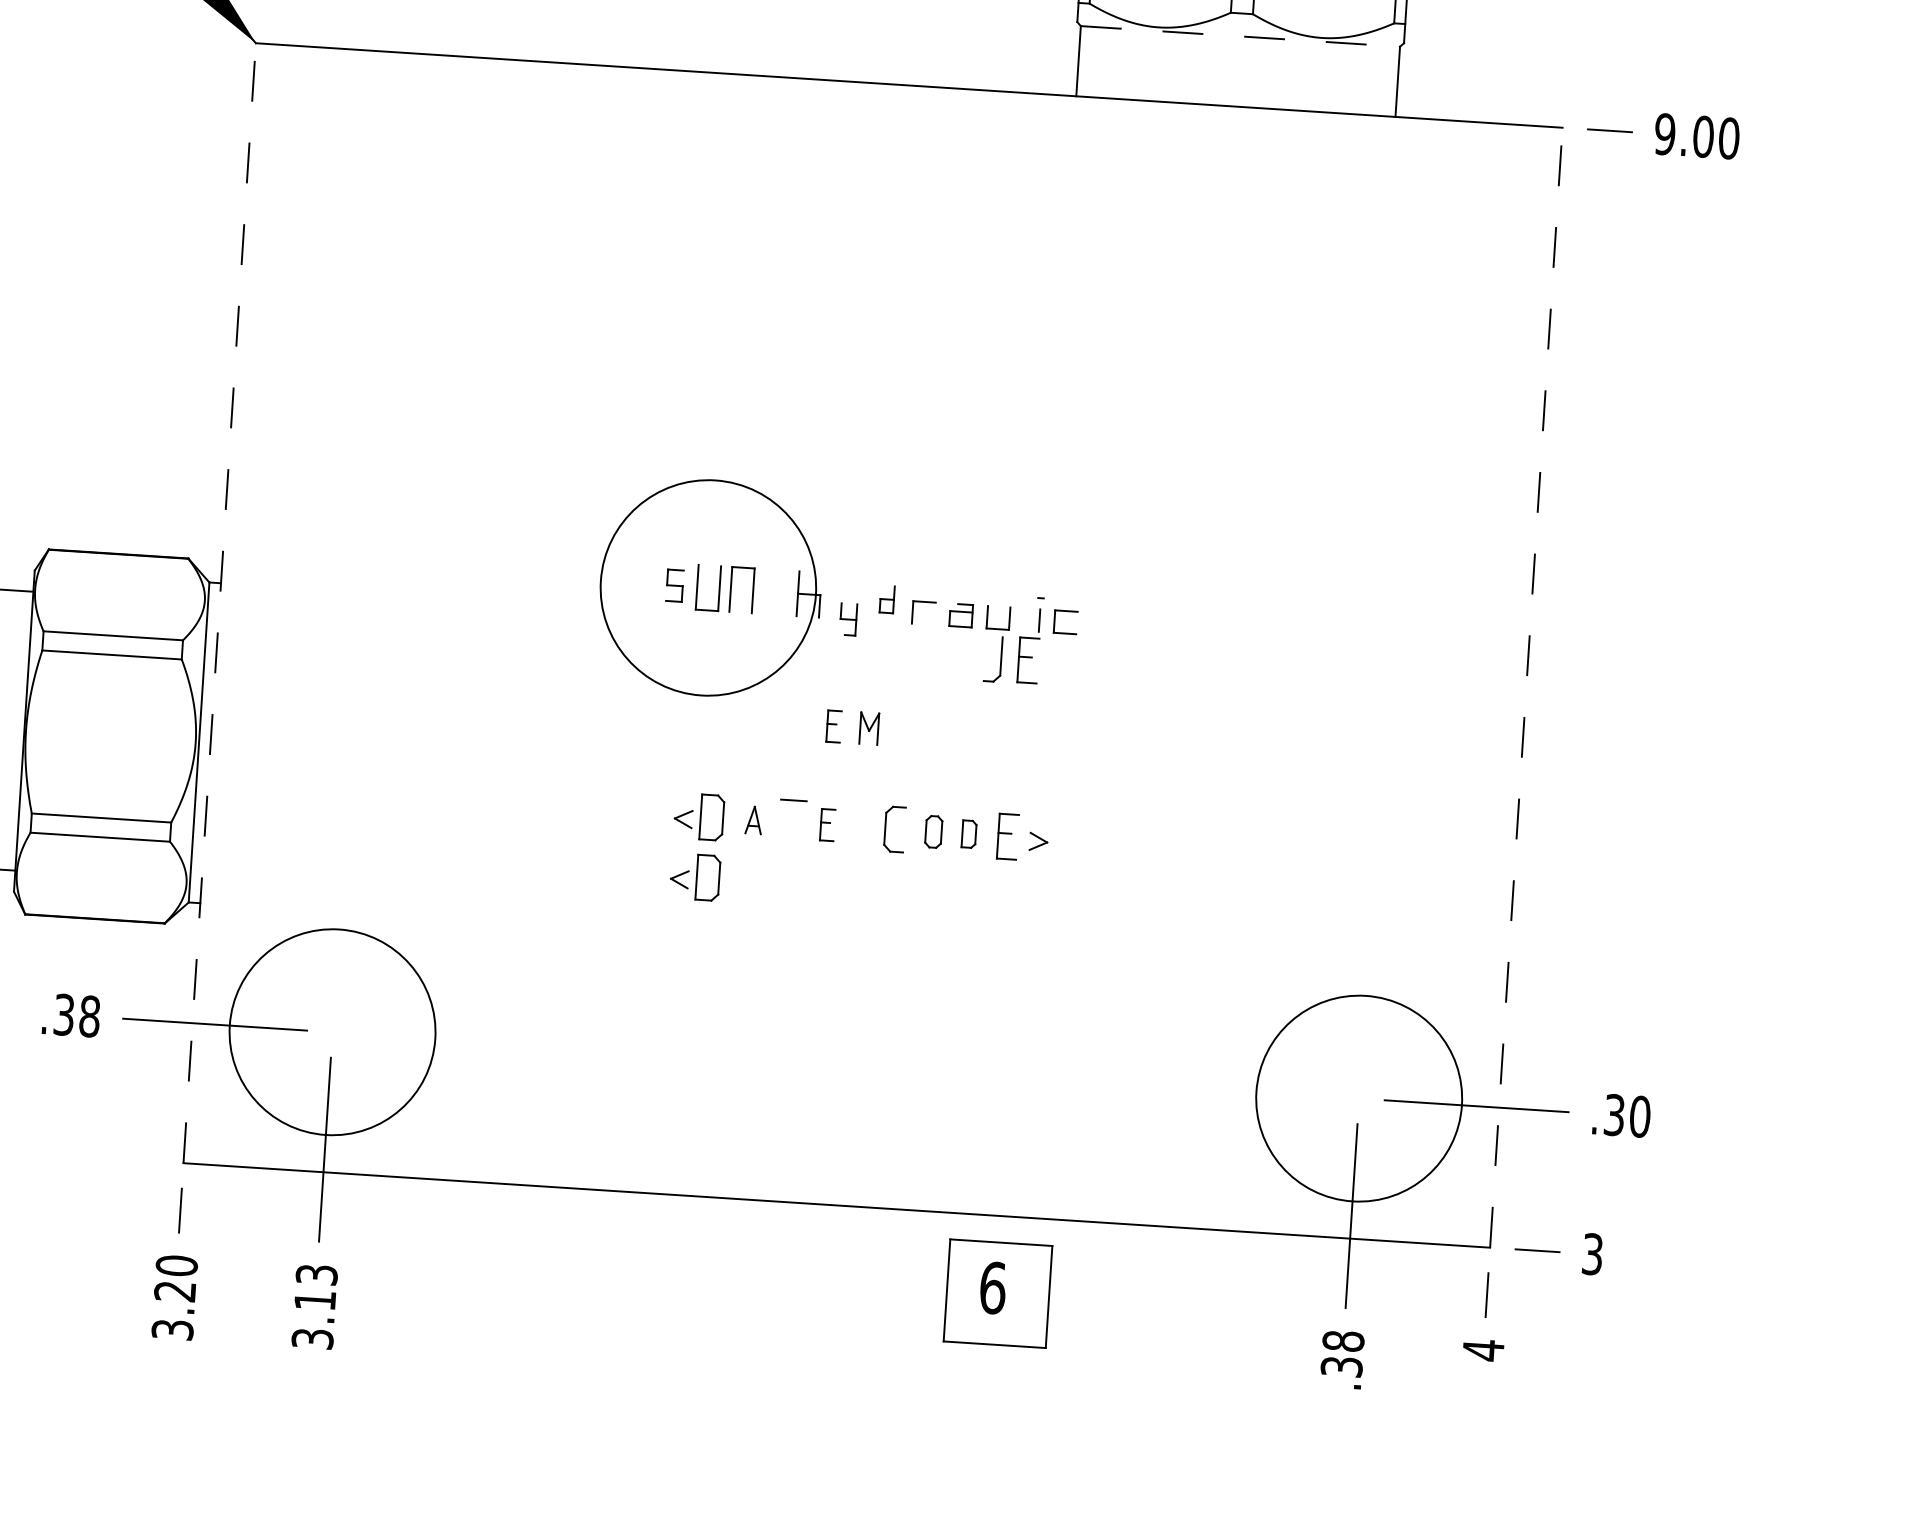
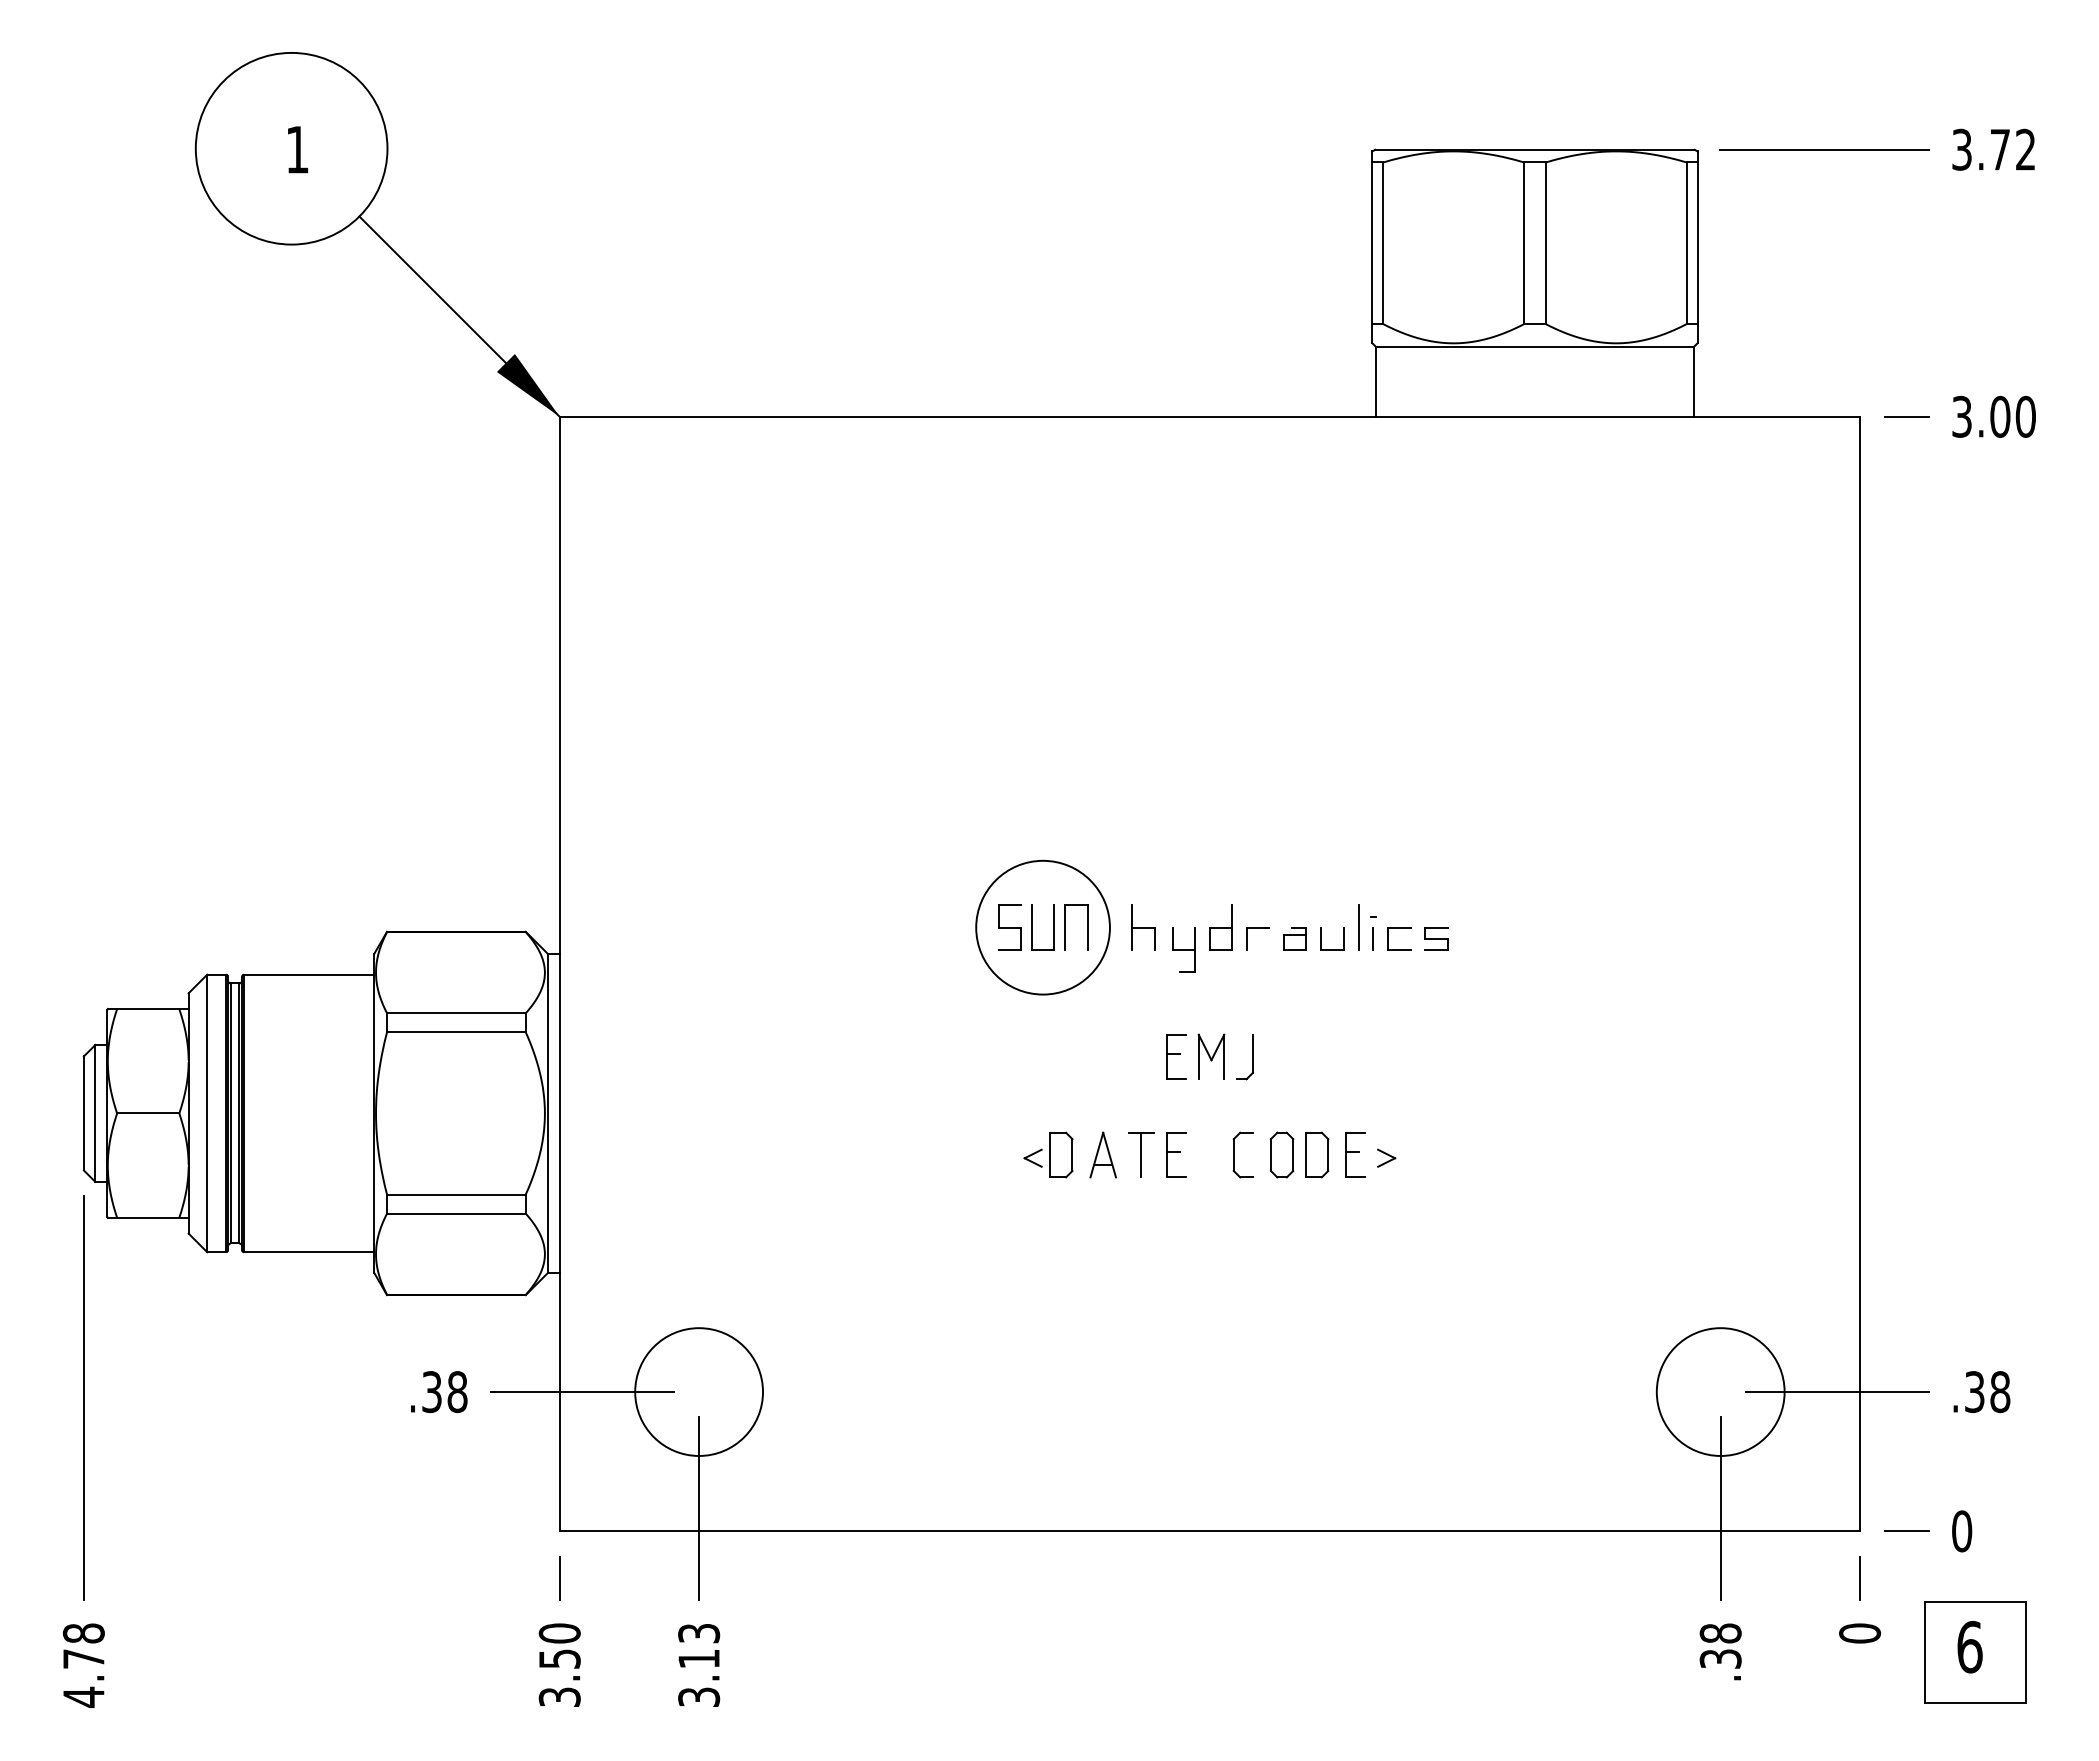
line: (1239, 36) -> (1534, 347), dashed -> solid
text: (1665, 134) -> (1962, 416), 9.00 -> 3.00
part: (674, 585) -> (1009, 927), size x1.43
circle: (707, 587) -> (1042, 927), size x0.62
part: (886, 599) -> (1220, 927), size x1.67
line: (219, 602) -> (559, 973), dashed -> solid
line: (1025, 608) -> (1358, 927), added
part: (848, 618) -> (1183, 949), size x1.43
part: (1103, 624) -> (1436, 938), added
part: (1028, 659) -> (1364, 978), removed
part: (1000, 660) -> (1252, 1057), moved
line: (1526, 687) -> (1860, 973), dashed -> solid
part: (834, 726) -> (1176, 1056), size x1.43
part: (869, 728) -> (1211, 1056), size x1.43
part: (753, 819) -> (1102, 1154), size x1.67
line: (792, 822) -> (1141, 1154), added
part: (827, 824) -> (1176, 1154), size x1.43
part: (933, 831) -> (1281, 1154), size x1.43
part: (969, 833) -> (1317, 1154), size x1.67
part: (695, 876) -> (1048, 1214), removed
circle: (333, 1031) -> (699, 1391), size x0.62
circle: (1359, 1098) -> (1720, 1391), size x0.62
text: (1640, 1116) -> (2000, 1391), .30 -> .38
text: (1593, 1254) -> (1962, 1531), 3 -> 0
text: (174, 1290) -> (559, 1658), 3.20 -> 3.50
part: (998, 1293) -> (1975, 1652), moved
text: (1483, 1350) -> (1860, 1633), 4 -> 0

